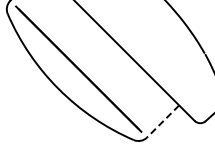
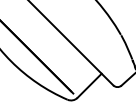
line: (163, 121) -> (89, 85), dashed -> solid

